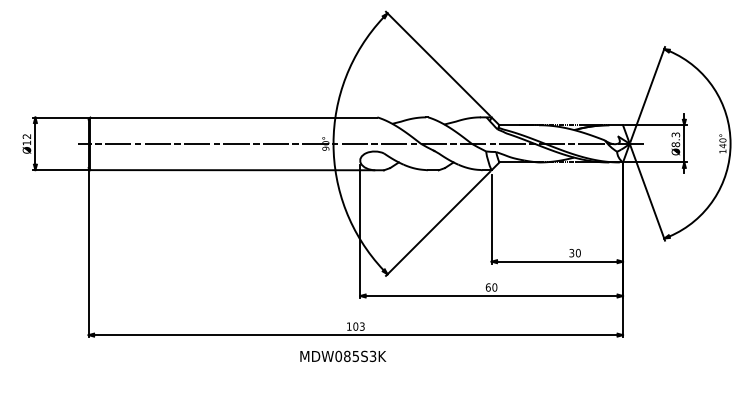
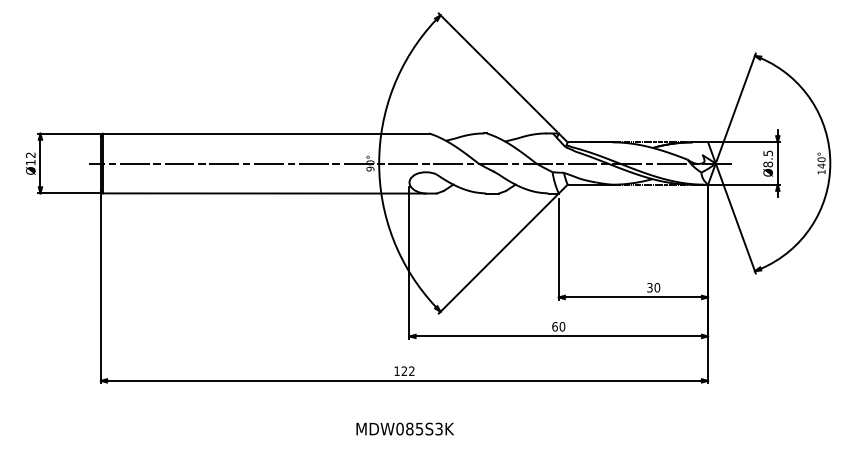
text: (675, 134) -> (767, 152), Ø8.3 -> Ø8.5
text: (358, 326) -> (407, 371), 103 -> 122
text: (342, 355) -> (404, 428), moved

